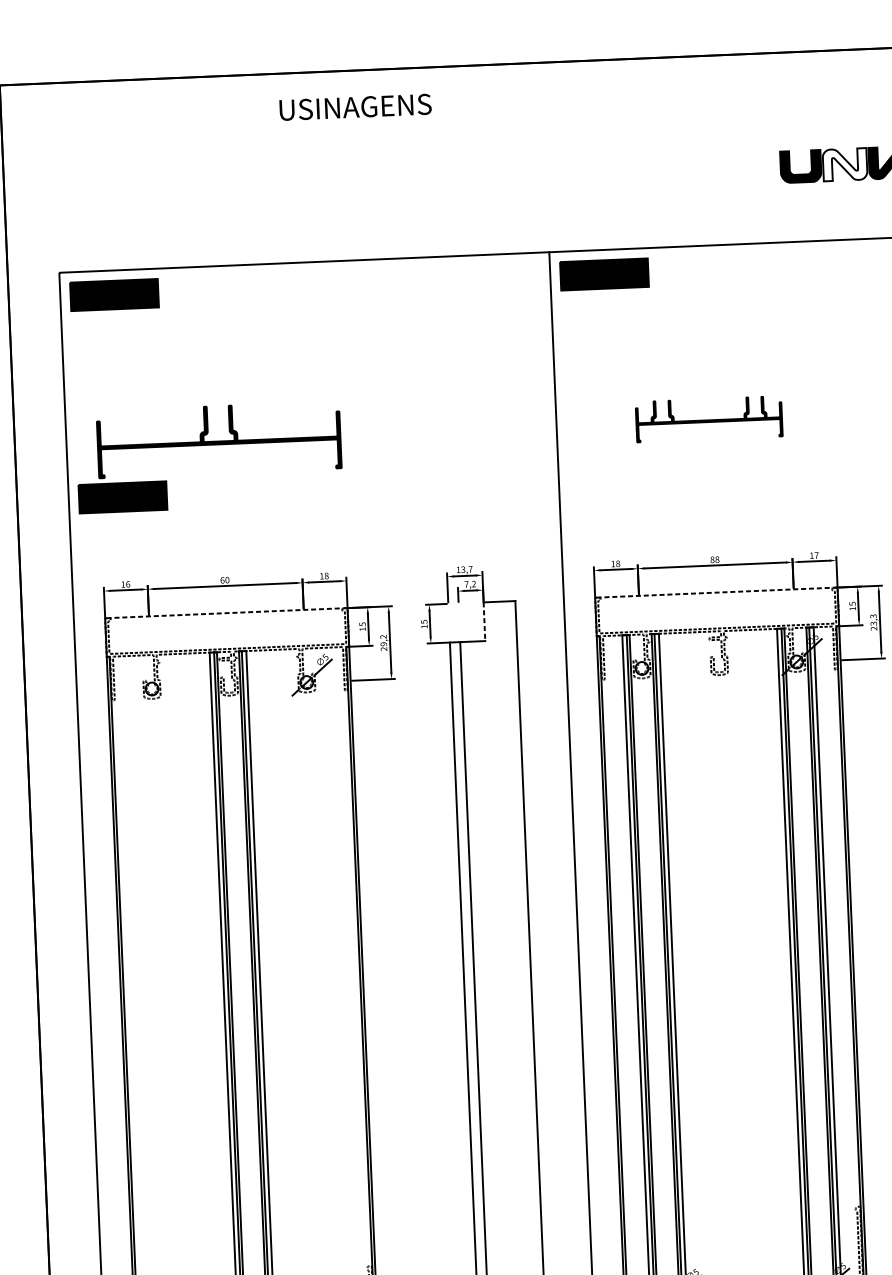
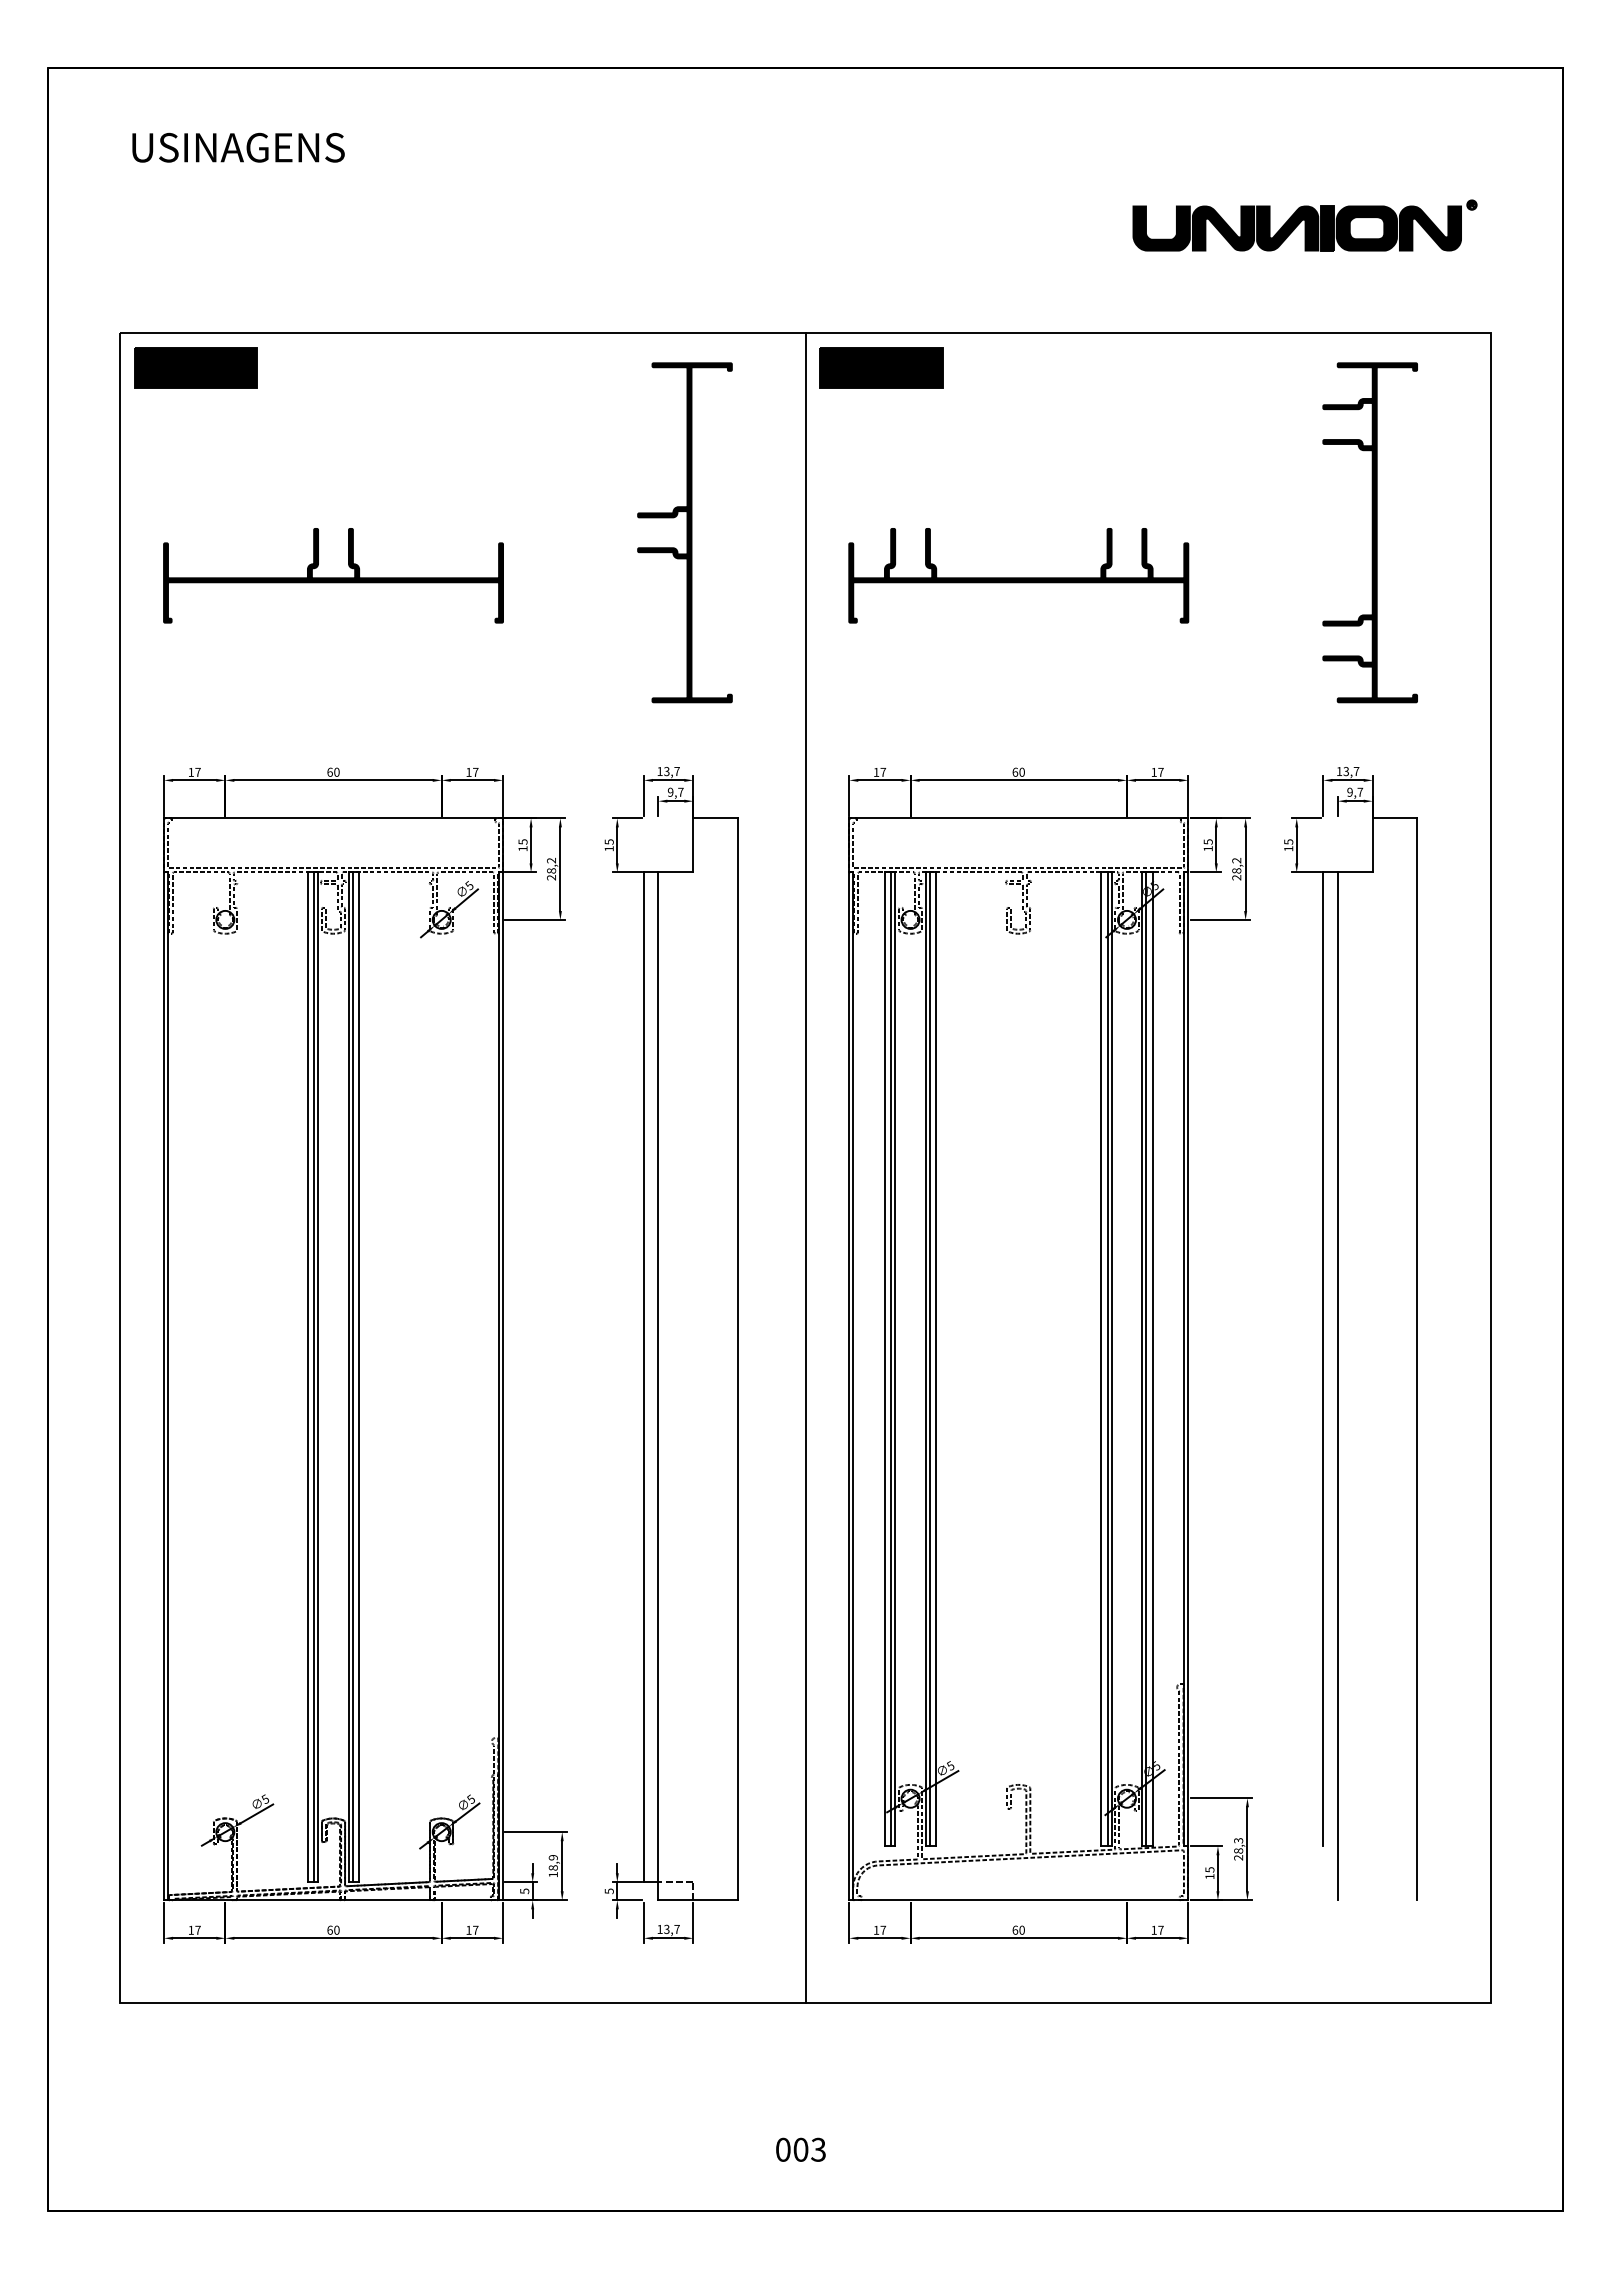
text: (355, 107) -> (238, 147), moved
fill: (845, 164) -> (1223, 228), added
part: (468, 398) -> (684, 532), added
part: (708, 418) -> (1018, 575), size x1.67
part: (122, 497) -> (195, 650), removed
text: (714, 559) -> (1018, 771), 88 -> 60
text: (618, 563) -> (883, 771), 18 -> 17
text: (326, 575) -> (475, 771), 18 -> 17
text: (127, 583) -> (197, 771), 16 -> 17
text: (470, 583) -> (675, 791), 7,2 -> 9,7
line: (716, 592) -> (1018, 818), dashed -> solid
line: (226, 613) -> (333, 818), dashed -> solid
text: (873, 619) -> (1236, 865), 23,3 -> 28,2
line: (484, 621) -> (693, 845), dashed -> solid
text: (383, 643) -> (551, 870), 29,2 -> 28,2

